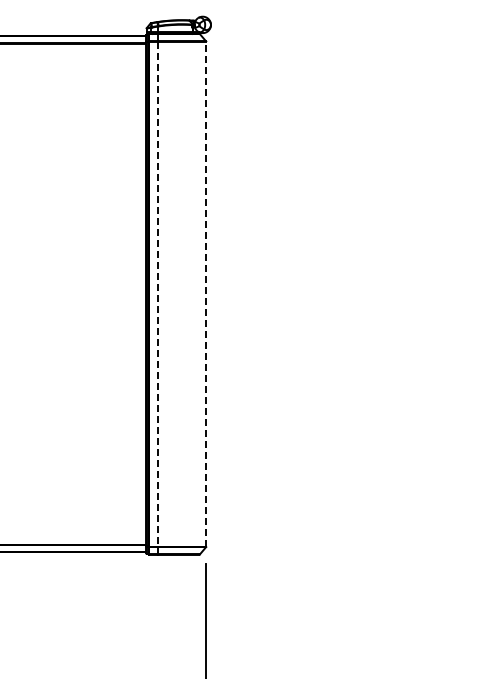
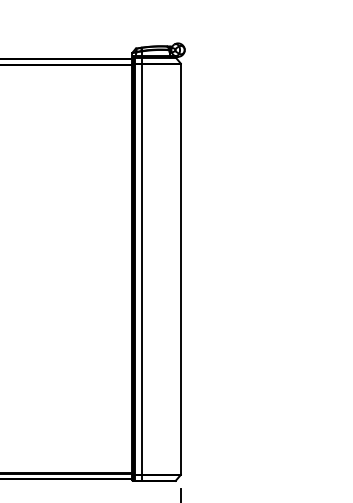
line: (206, 293) -> (181, 268), dashed -> solid
line: (158, 294) -> (142, 269), dashed -> solid

